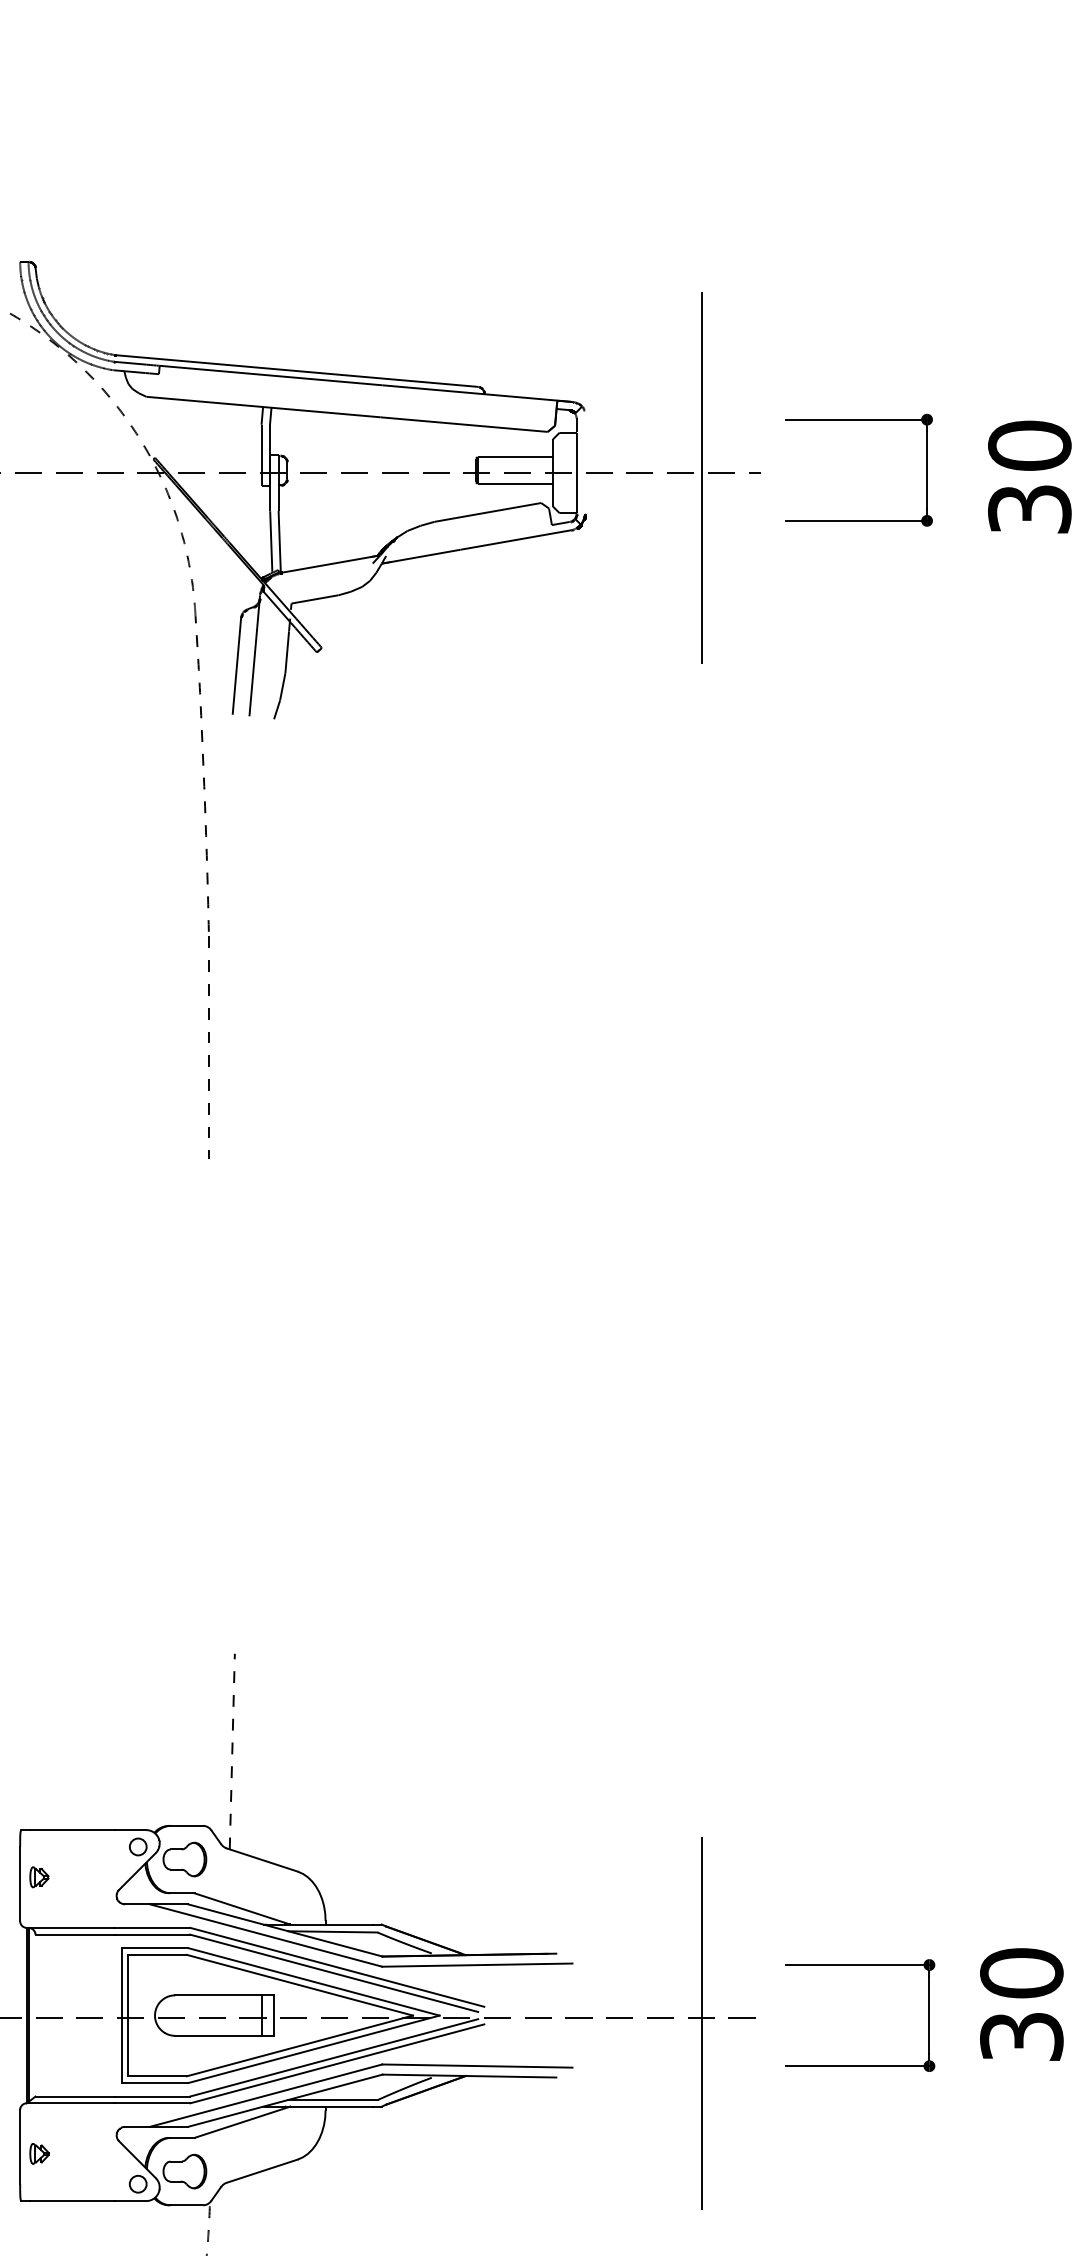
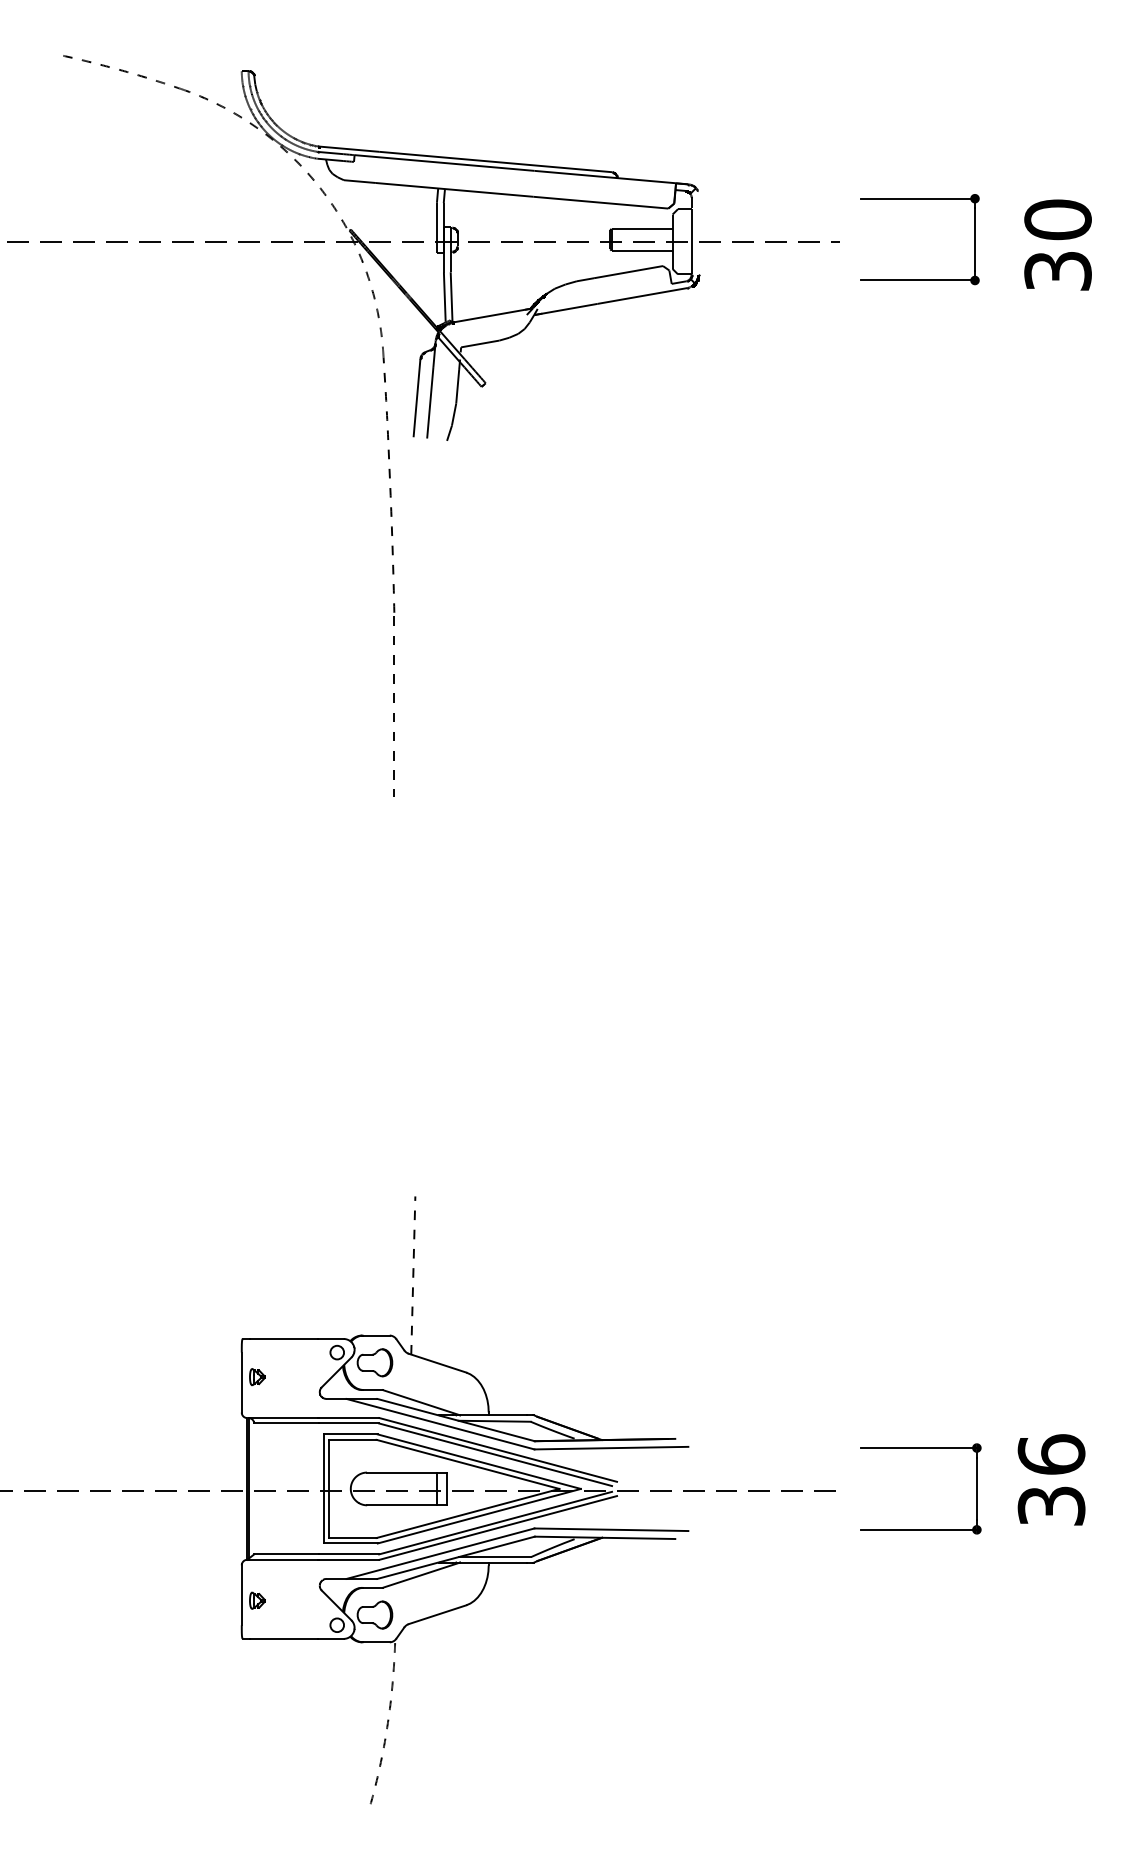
line: (701, 477) -> (792, 245), removed
text: (1021, 1972) -> (1051, 1454), 30 -> 36
line: (701, 2023) -> (792, 1495), removed

